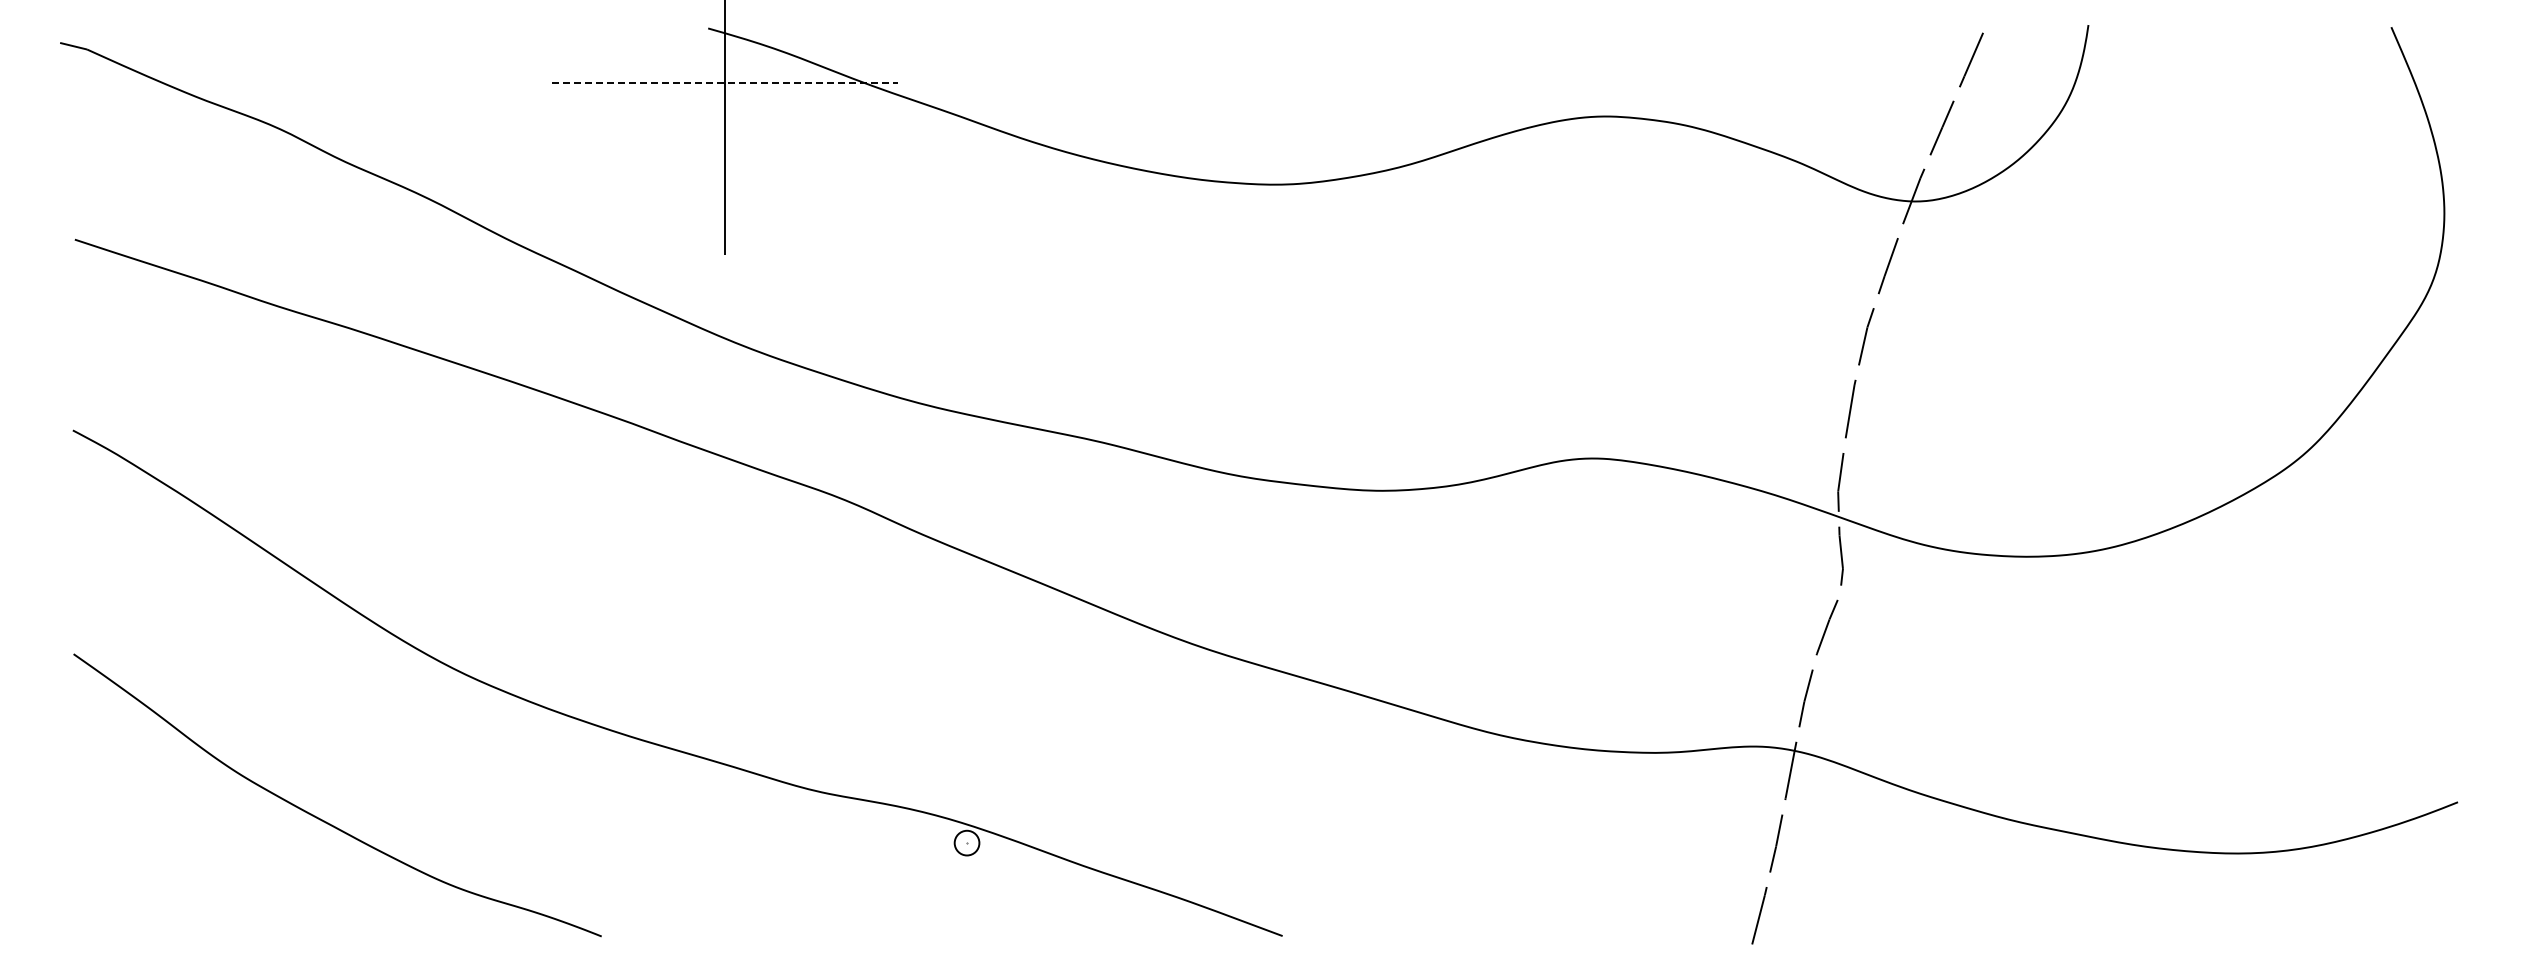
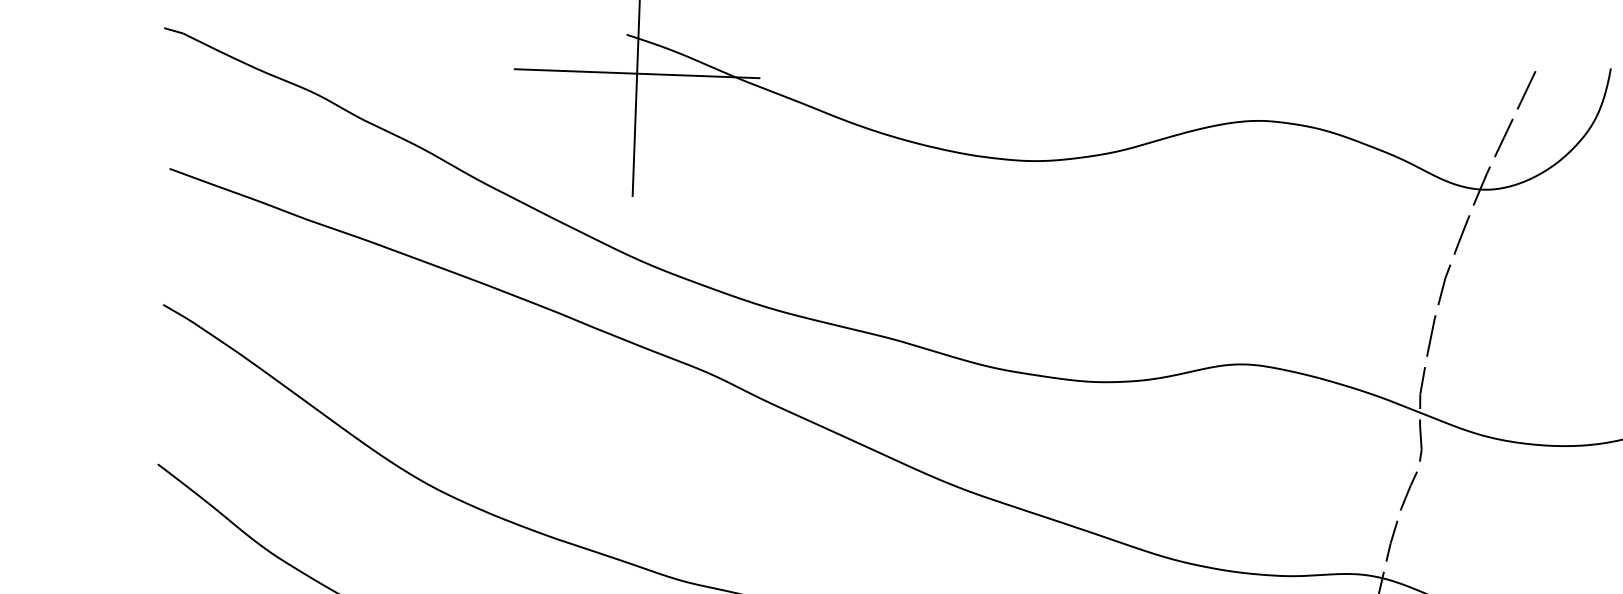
line: (724, 82) -> (636, 73), dashed -> solid

